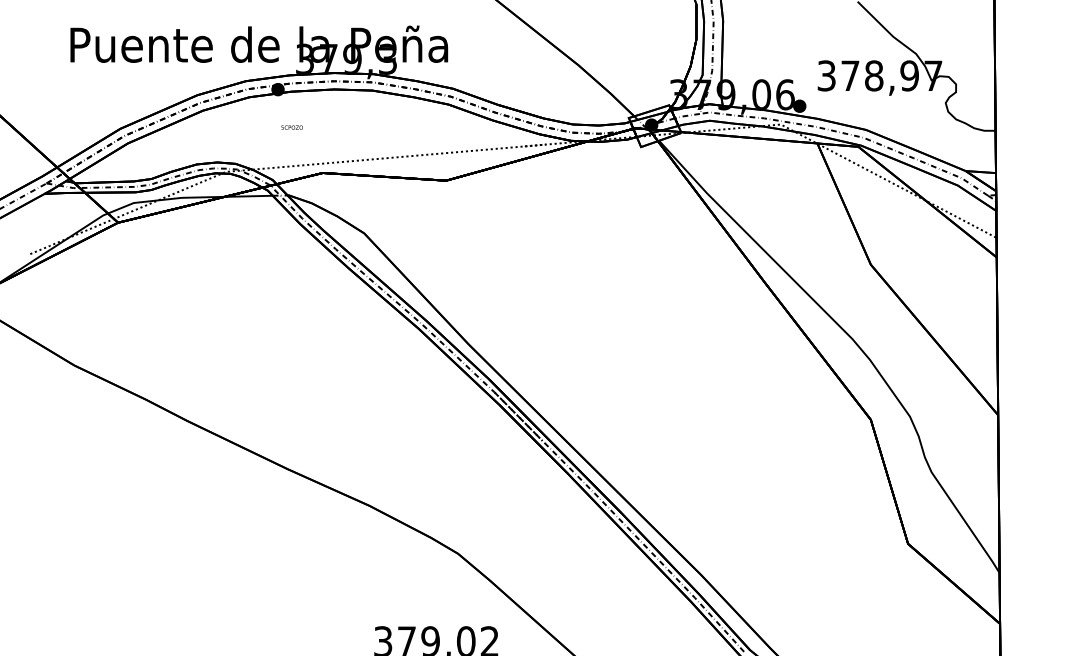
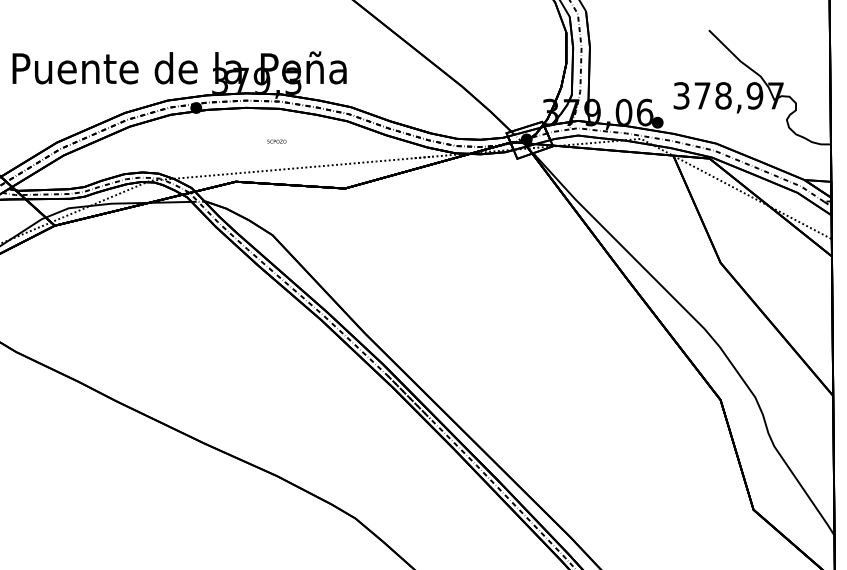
text: (291, 127) -> (276, 141), moved

